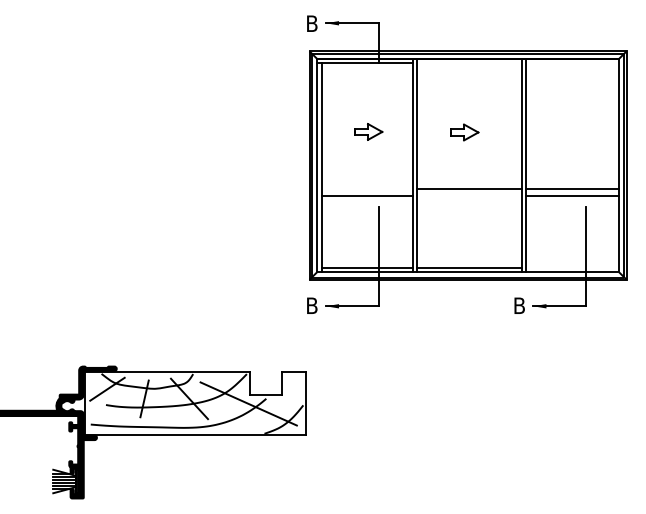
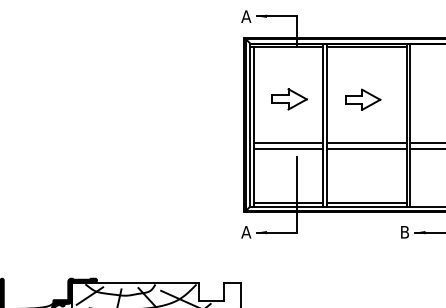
text: (311, 23) -> (245, 16), B -> A
line: (469, 63) -> (366, 47), added
part: (368, 131) -> (289, 99), size x1.67
part: (464, 132) -> (362, 99), size x1.67
line: (366, 188) -> (287, 142), added
line: (469, 196) -> (366, 148), added
text: (311, 305) -> (245, 232), B -> A

